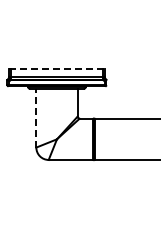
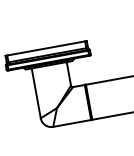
line: (56, 69) -> (45, 48), dashed -> solid
line: (36, 117) -> (36, 92), dashed -> solid

